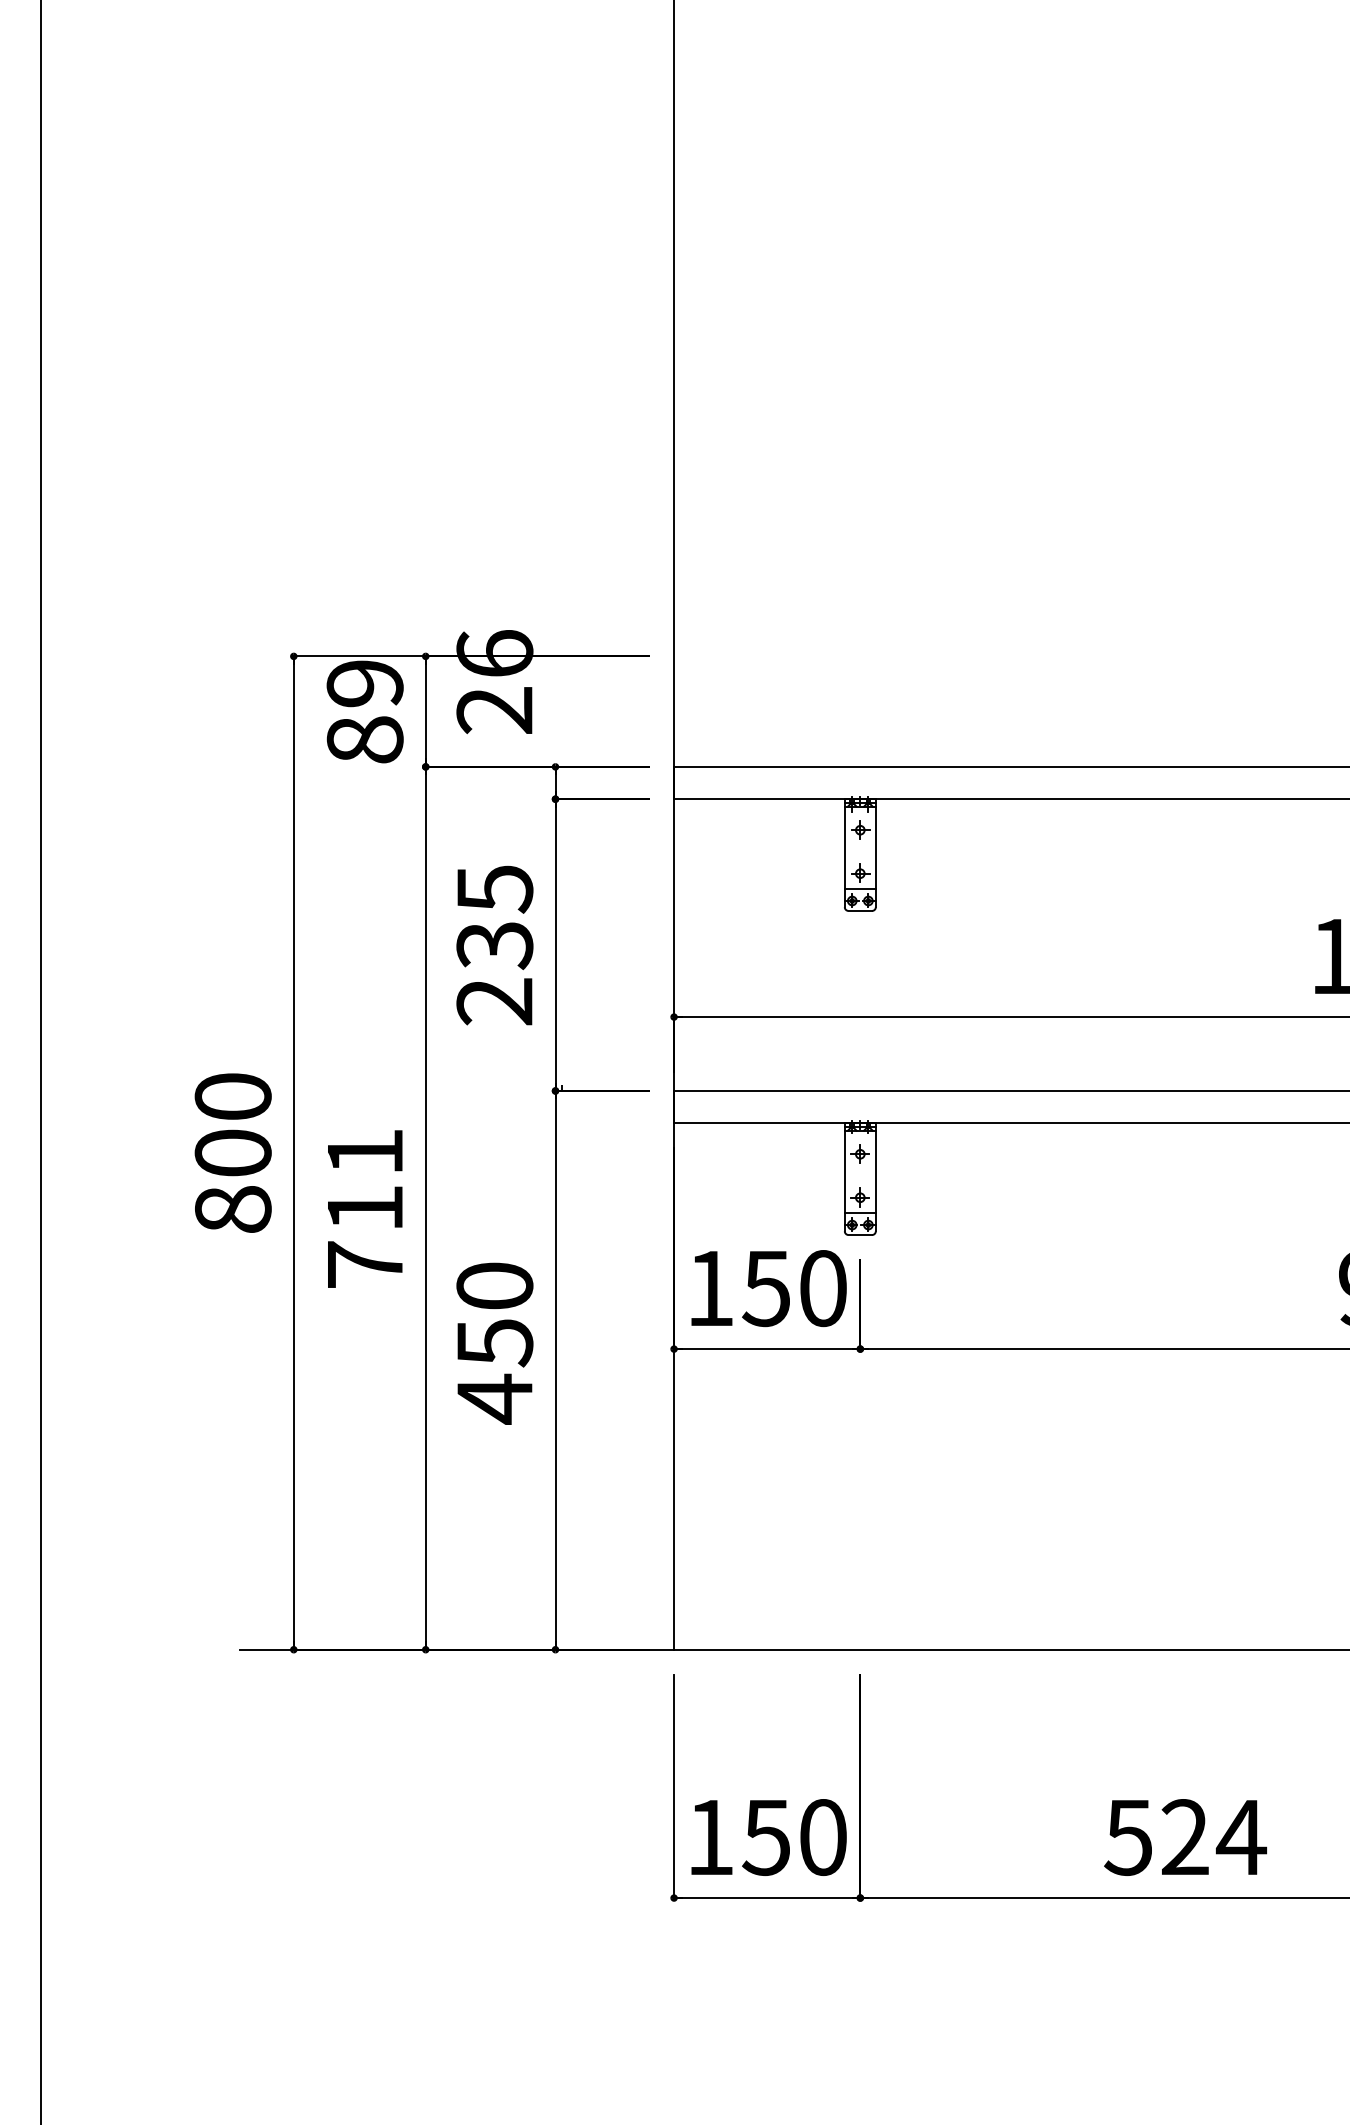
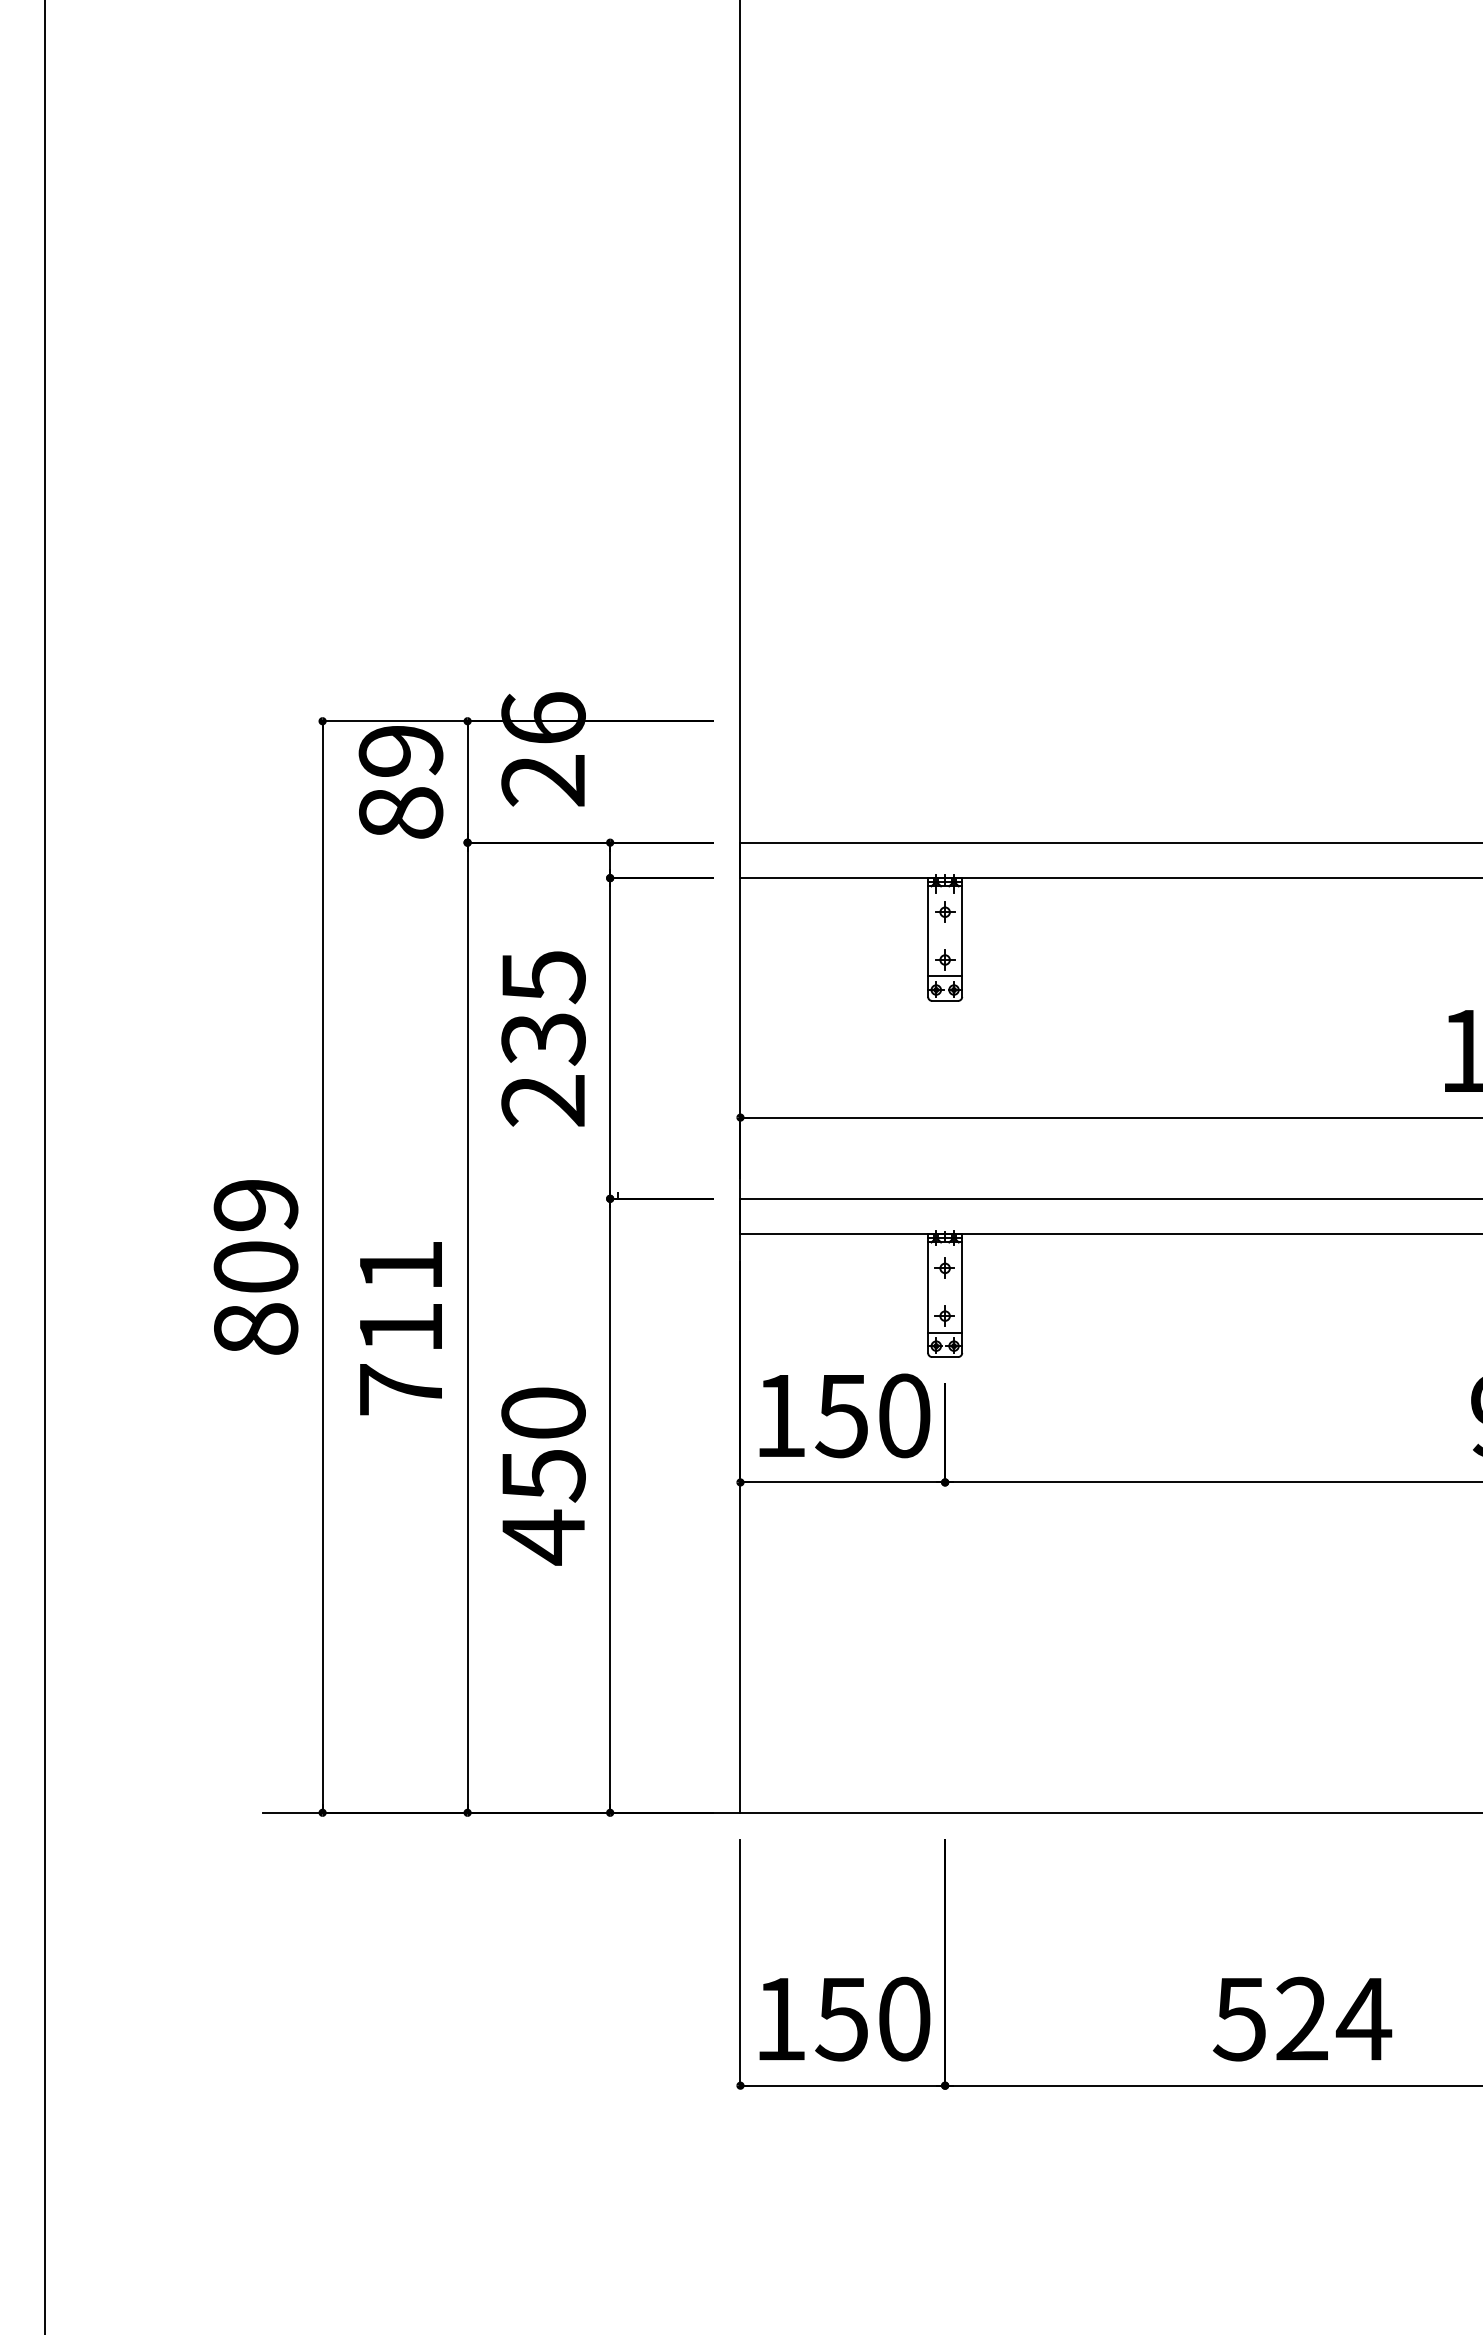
text: (232, 1097) -> (255, 1205), 800 -> 809

